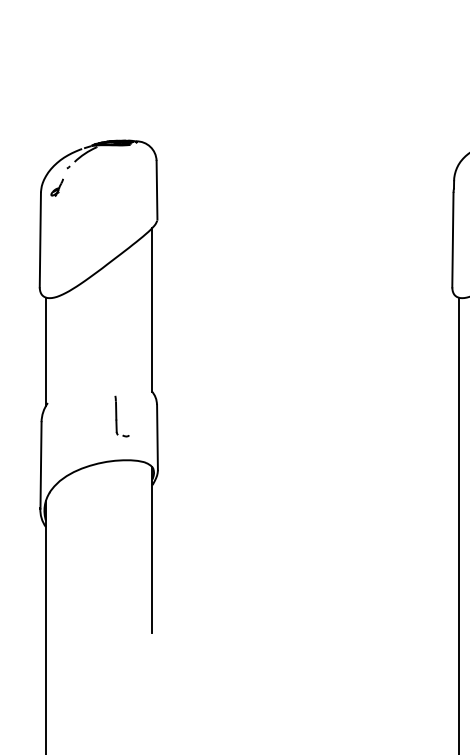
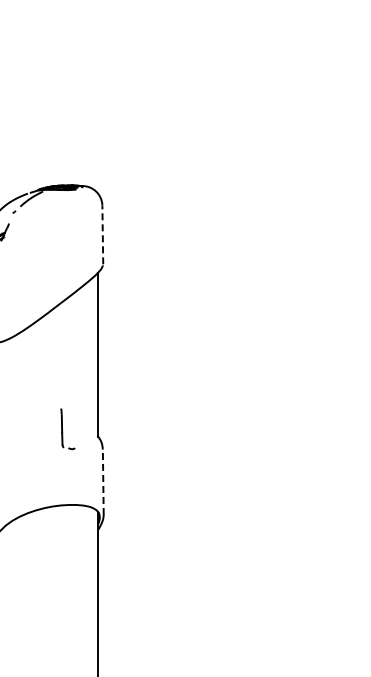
line: (157, 189) -> (103, 234), solid -> dashed
part: (121, 416) -> (67, 429), moved
line: (157, 437) -> (103, 482), solid -> dashed

